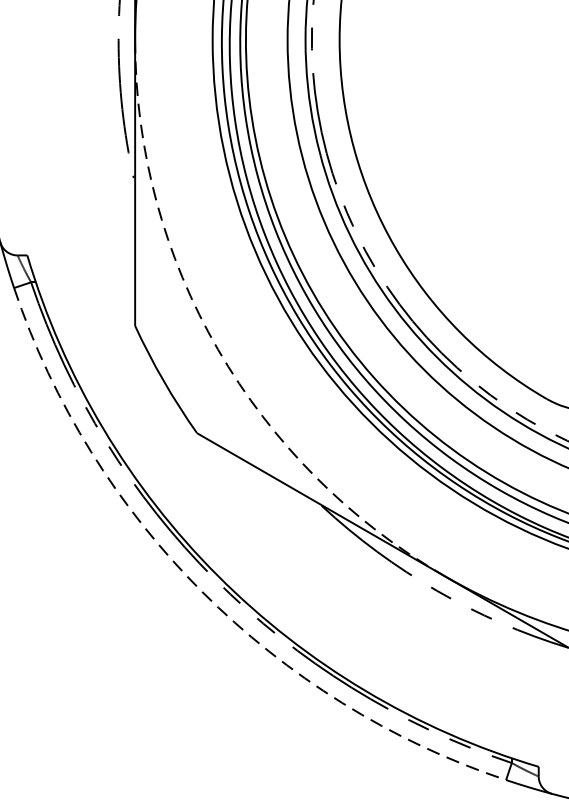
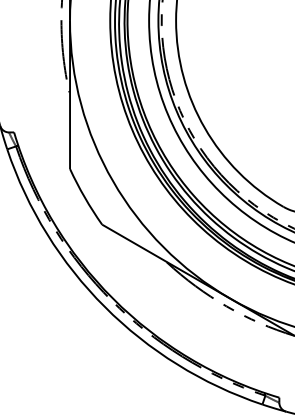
arc: (218, 350) -> (113, 181), dashed -> solid
arc: (201, 591) -> (104, 306), dashed -> solid

